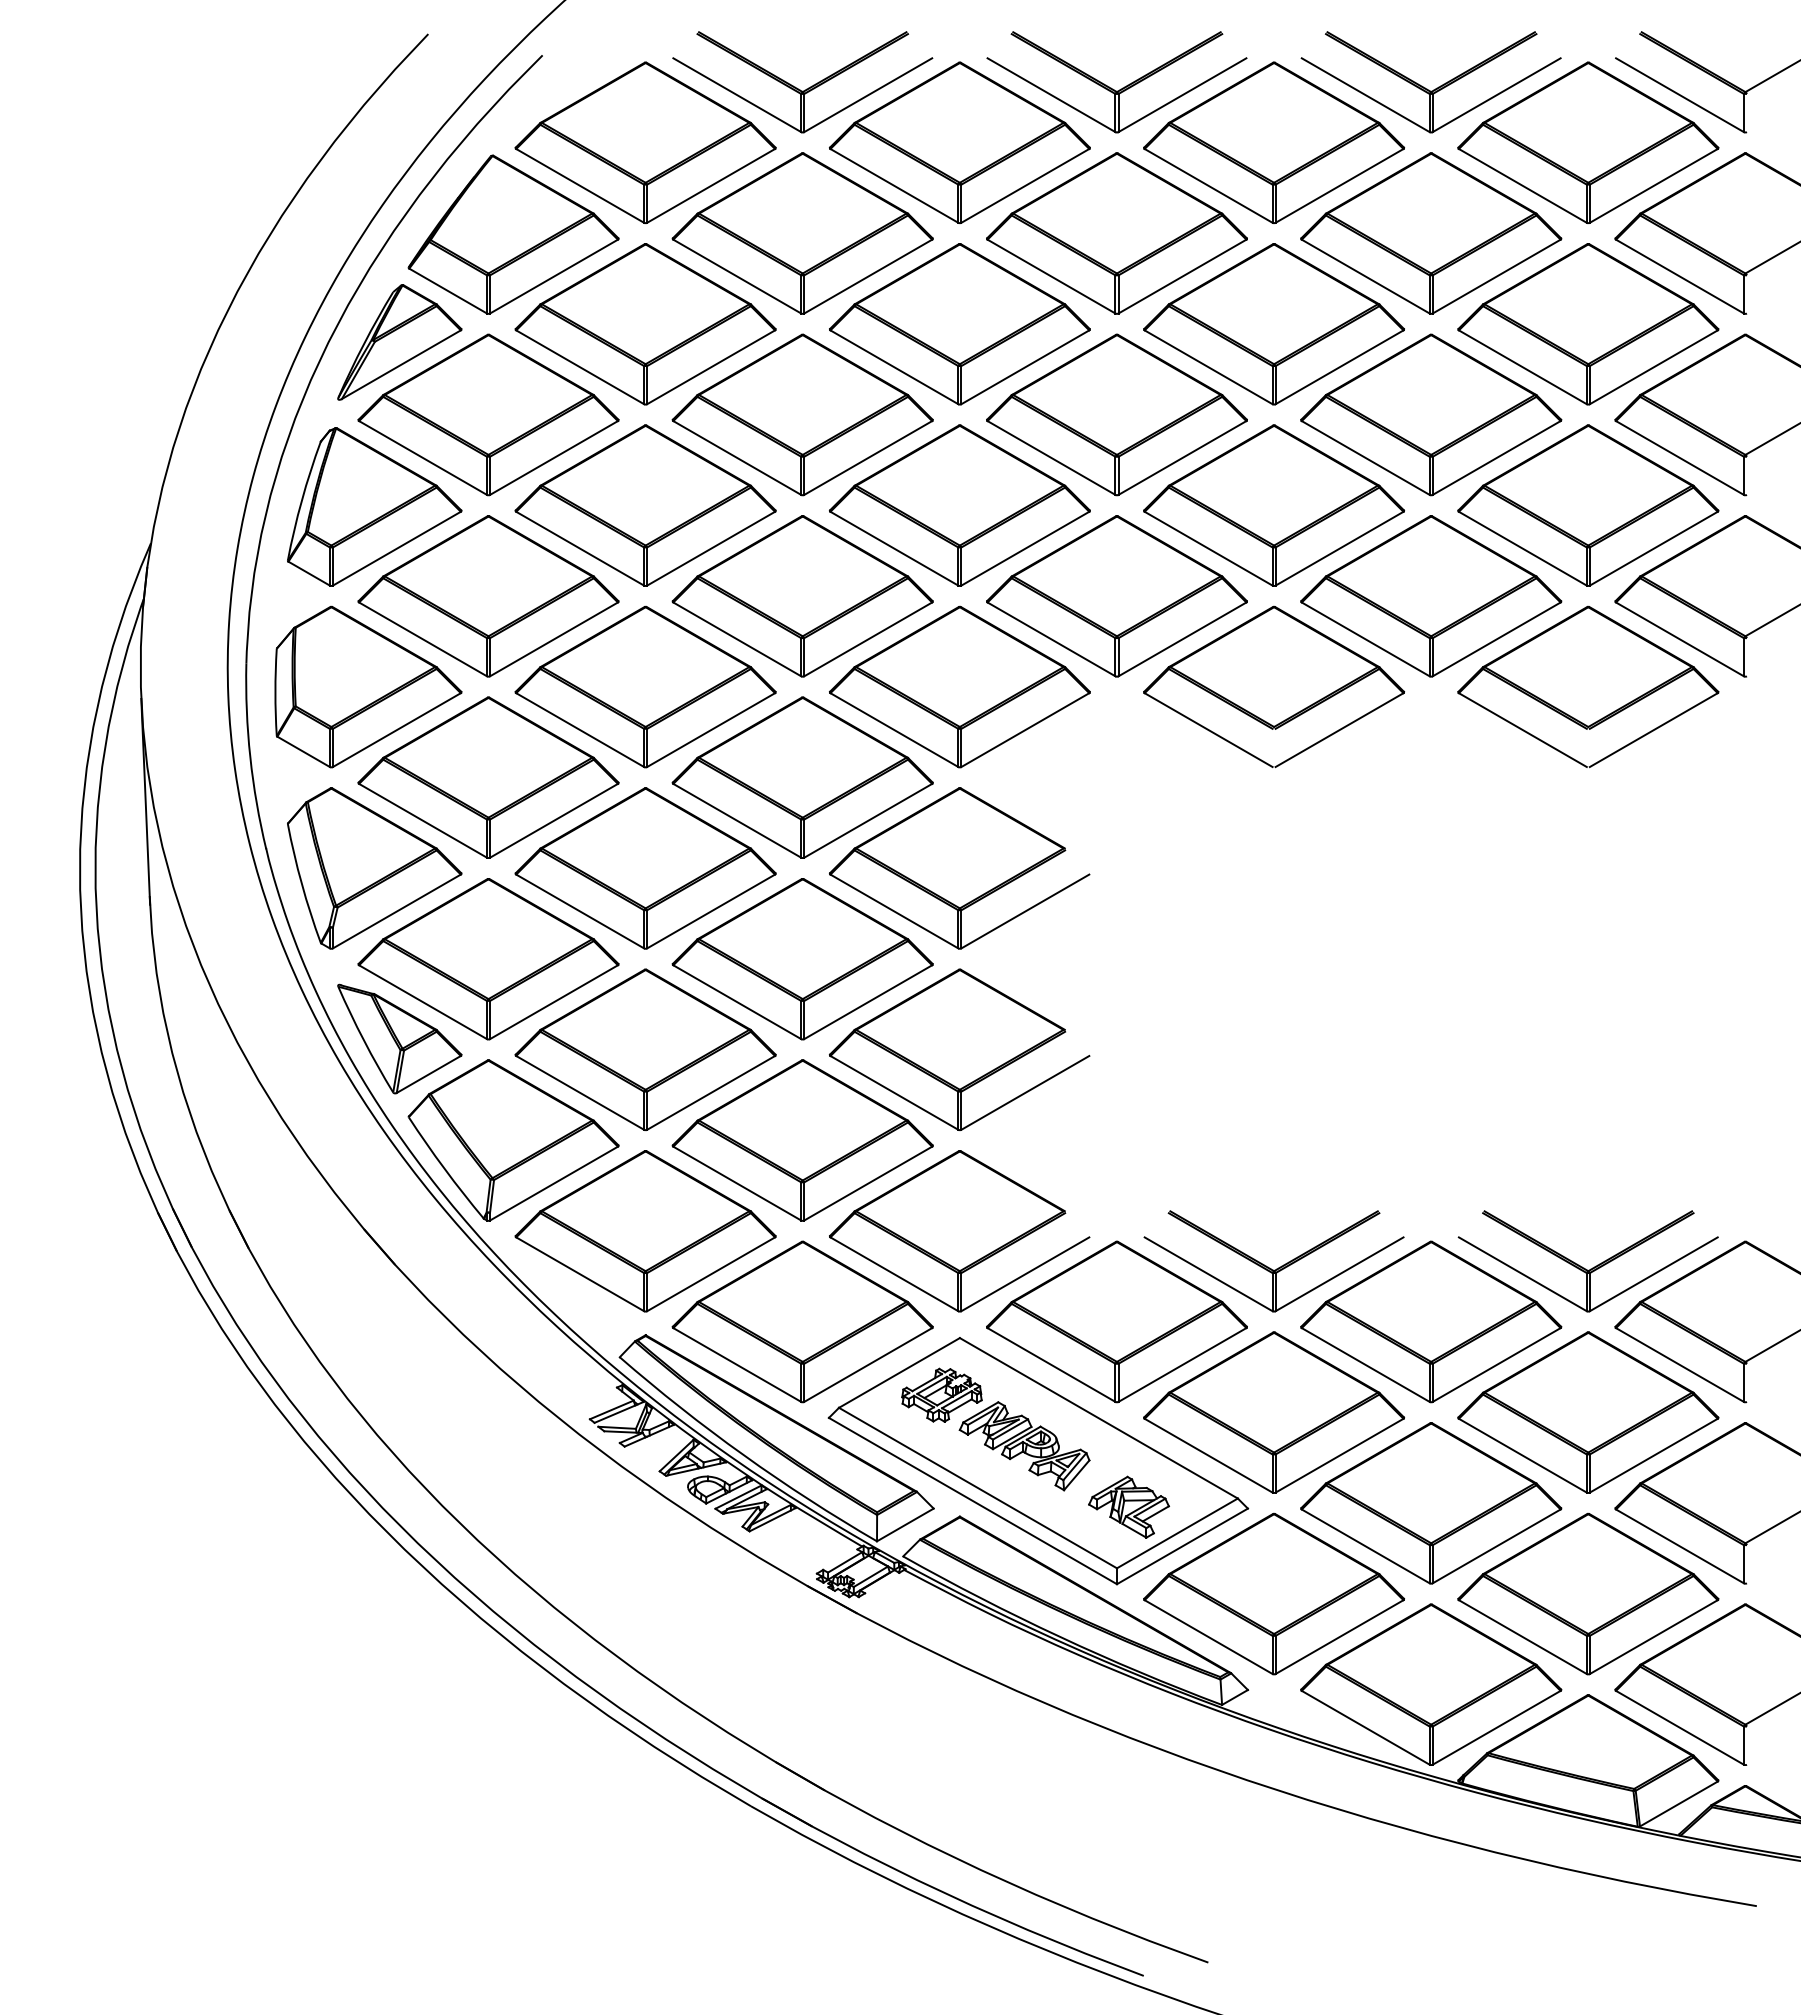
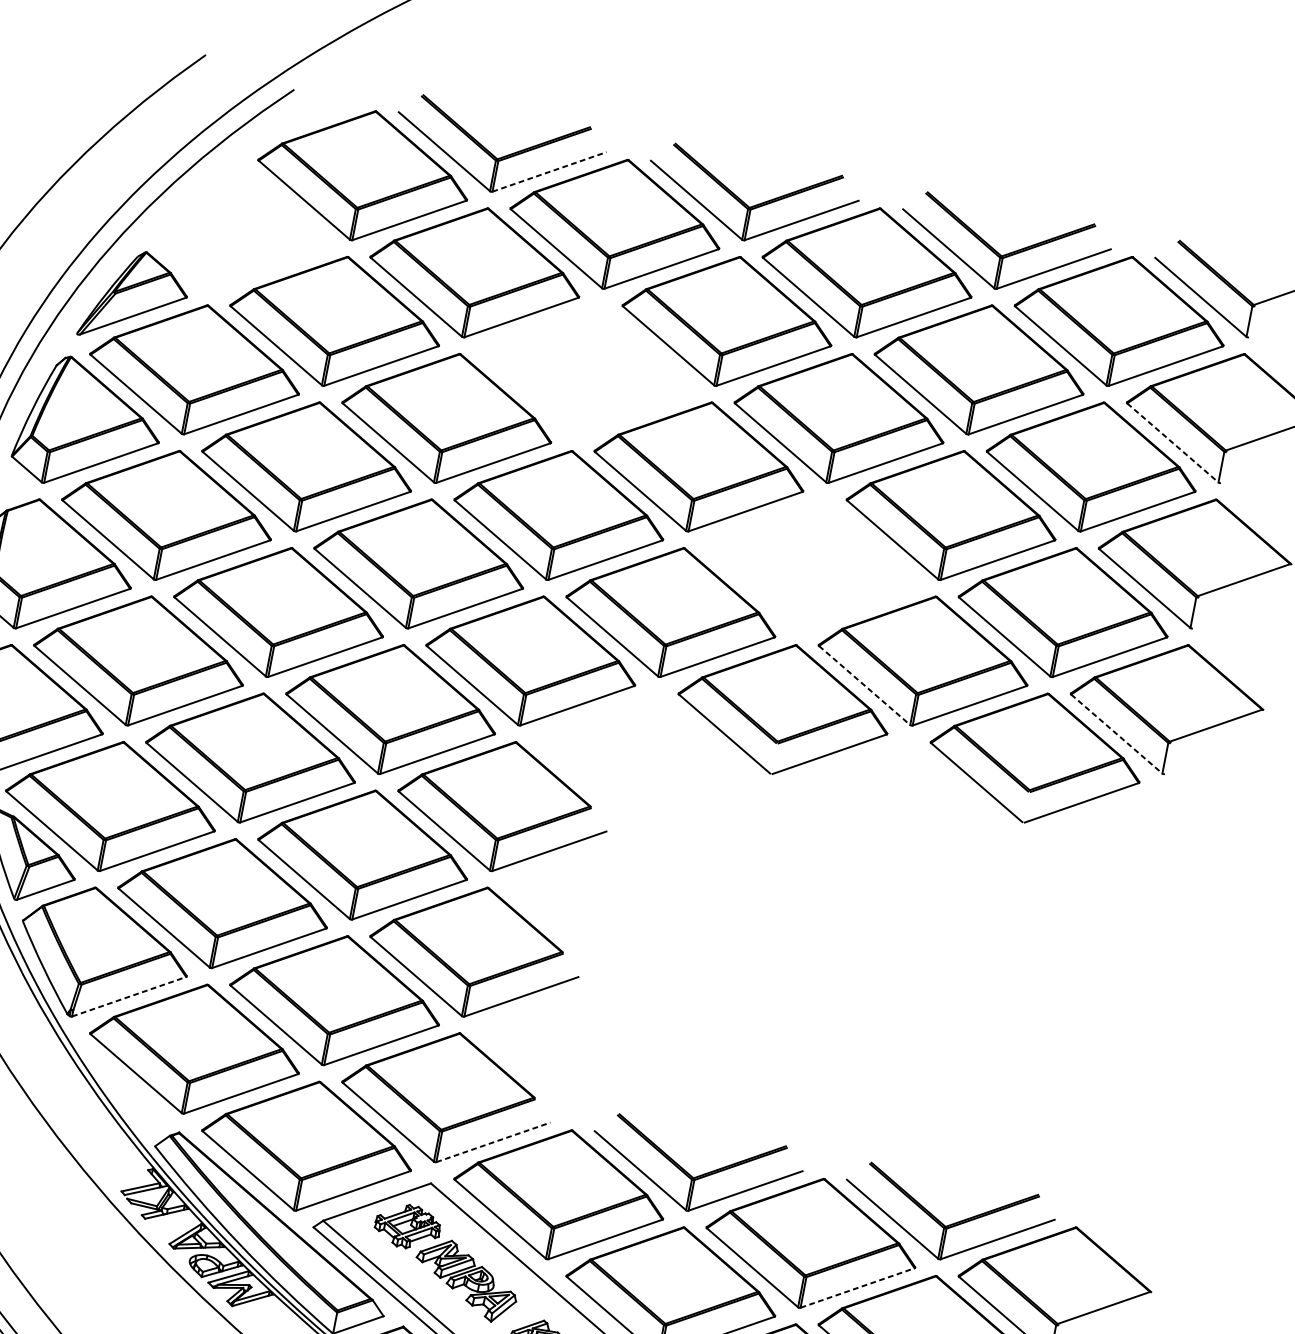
line: (868, 95) -> (549, 172), solid -> dashed
part: (513, 234) -> (243, 228), removed
line: (1679, 276) -> (1172, 442), solid -> dashed
part: (959, 324) -> (587, 370), removed
part: (1274, 505) -> (812, 563), removed
line: (1365, 639) -> (864, 685), solid -> dashed
line: (1679, 639) -> (1116, 734), solid -> dashed
line: (554, 1183) -> (129, 996), solid -> dashed
line: (1025, 1274) -> (493, 1142), solid -> dashed
line: (1496, 1365) -> (857, 1288), solid -> dashed

